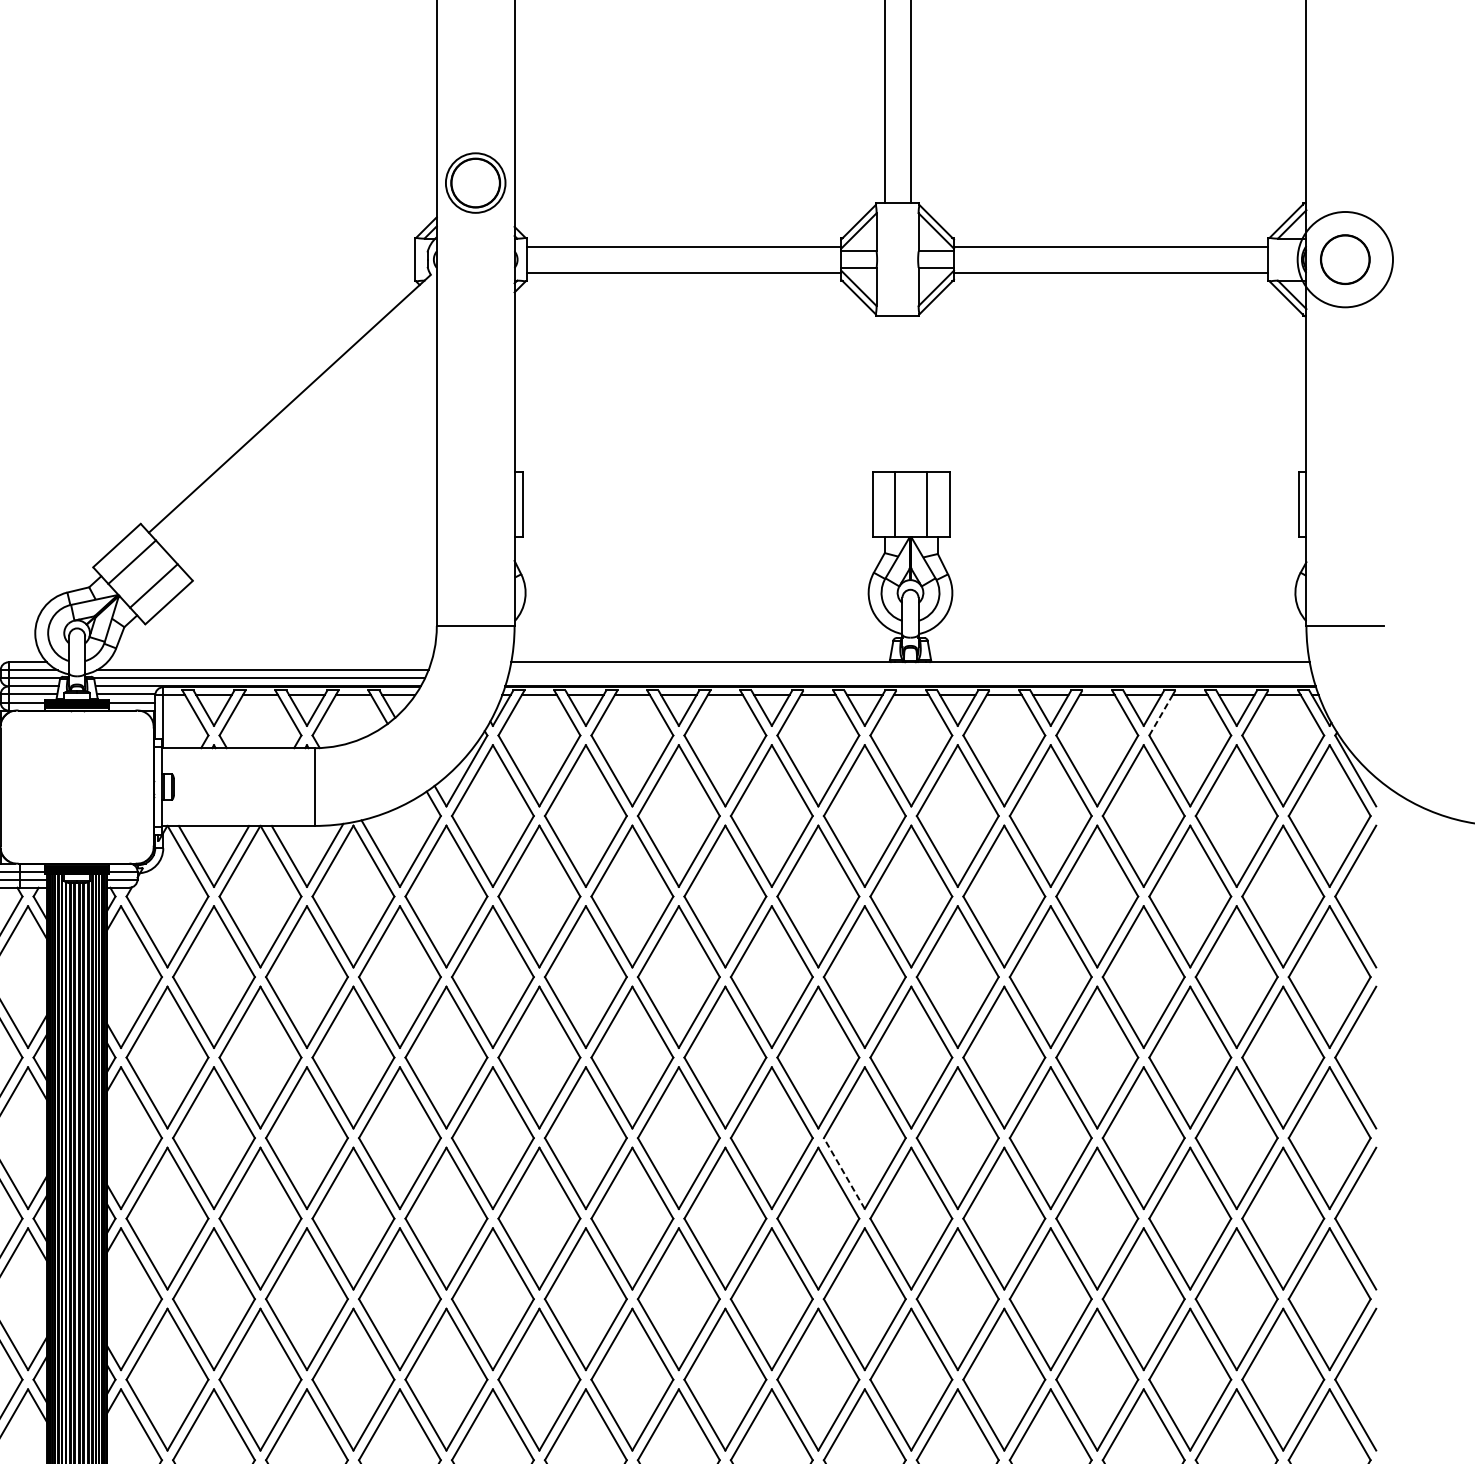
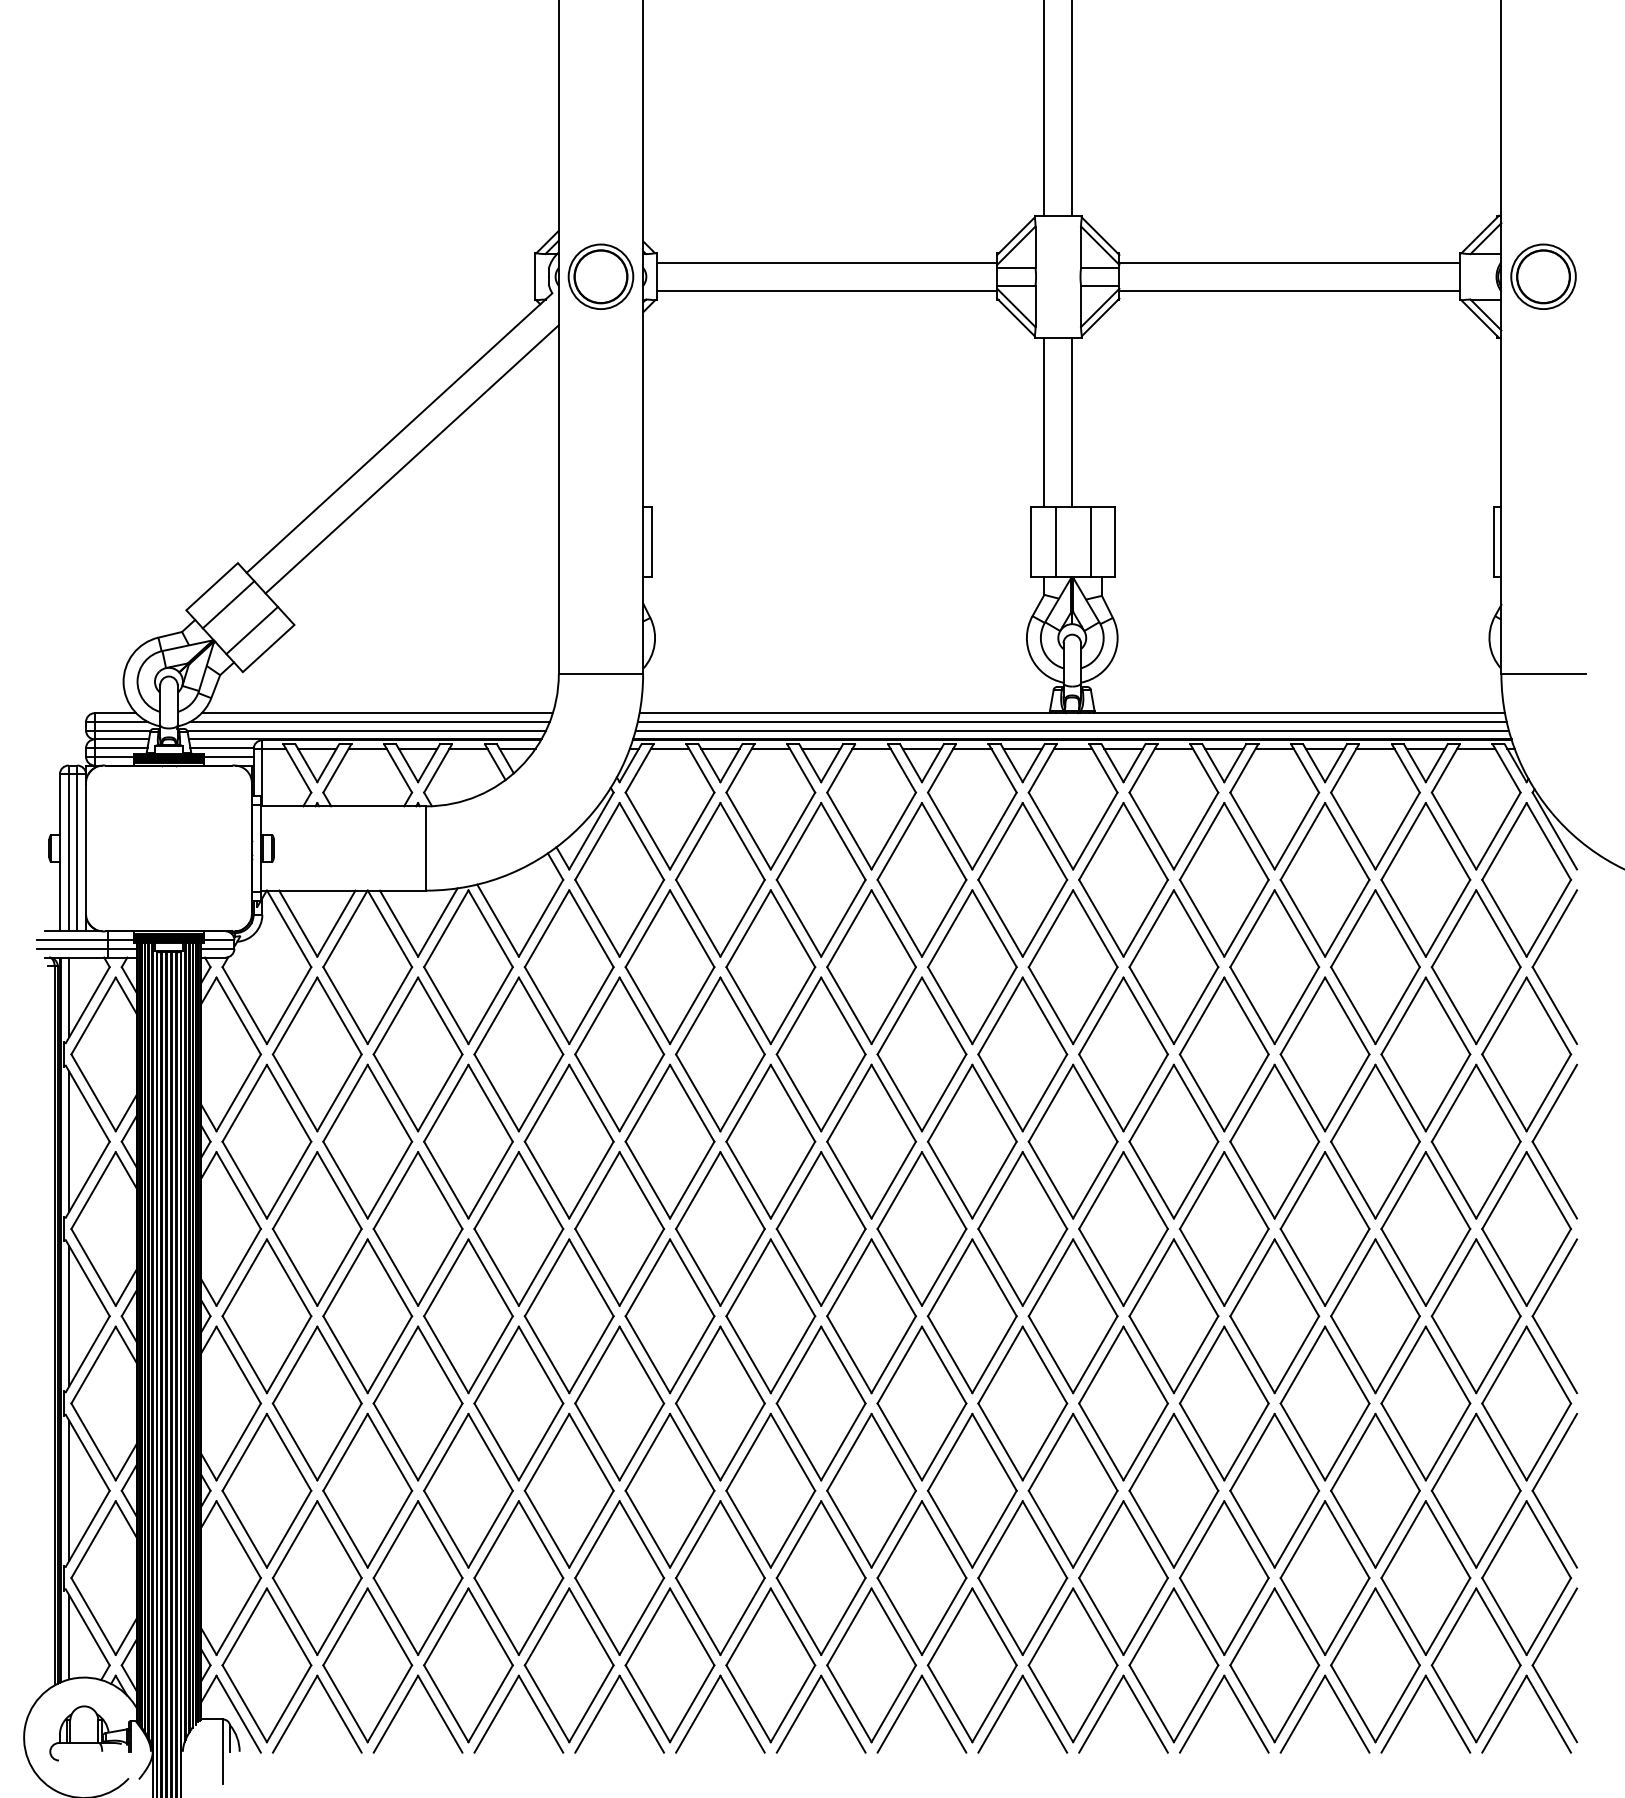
part: (475, 182) -> (600, 276), moved
circle: (1345, 259) -> (1543, 276), size x0.62
line: (884, 394) -> (1044, 422), added
line: (910, 394) -> (1072, 422), added
line: (300, 428) -> (411, 459), added
line: (268, 662) -> (376, 713), added
line: (909, 669) -> (1071, 721), added
line: (909, 678) -> (1071, 730), added
line: (1160, 715) -> (1343, 770), dashed -> solid
line: (844, 1172) -> (1000, 1266), dashed -> solid

